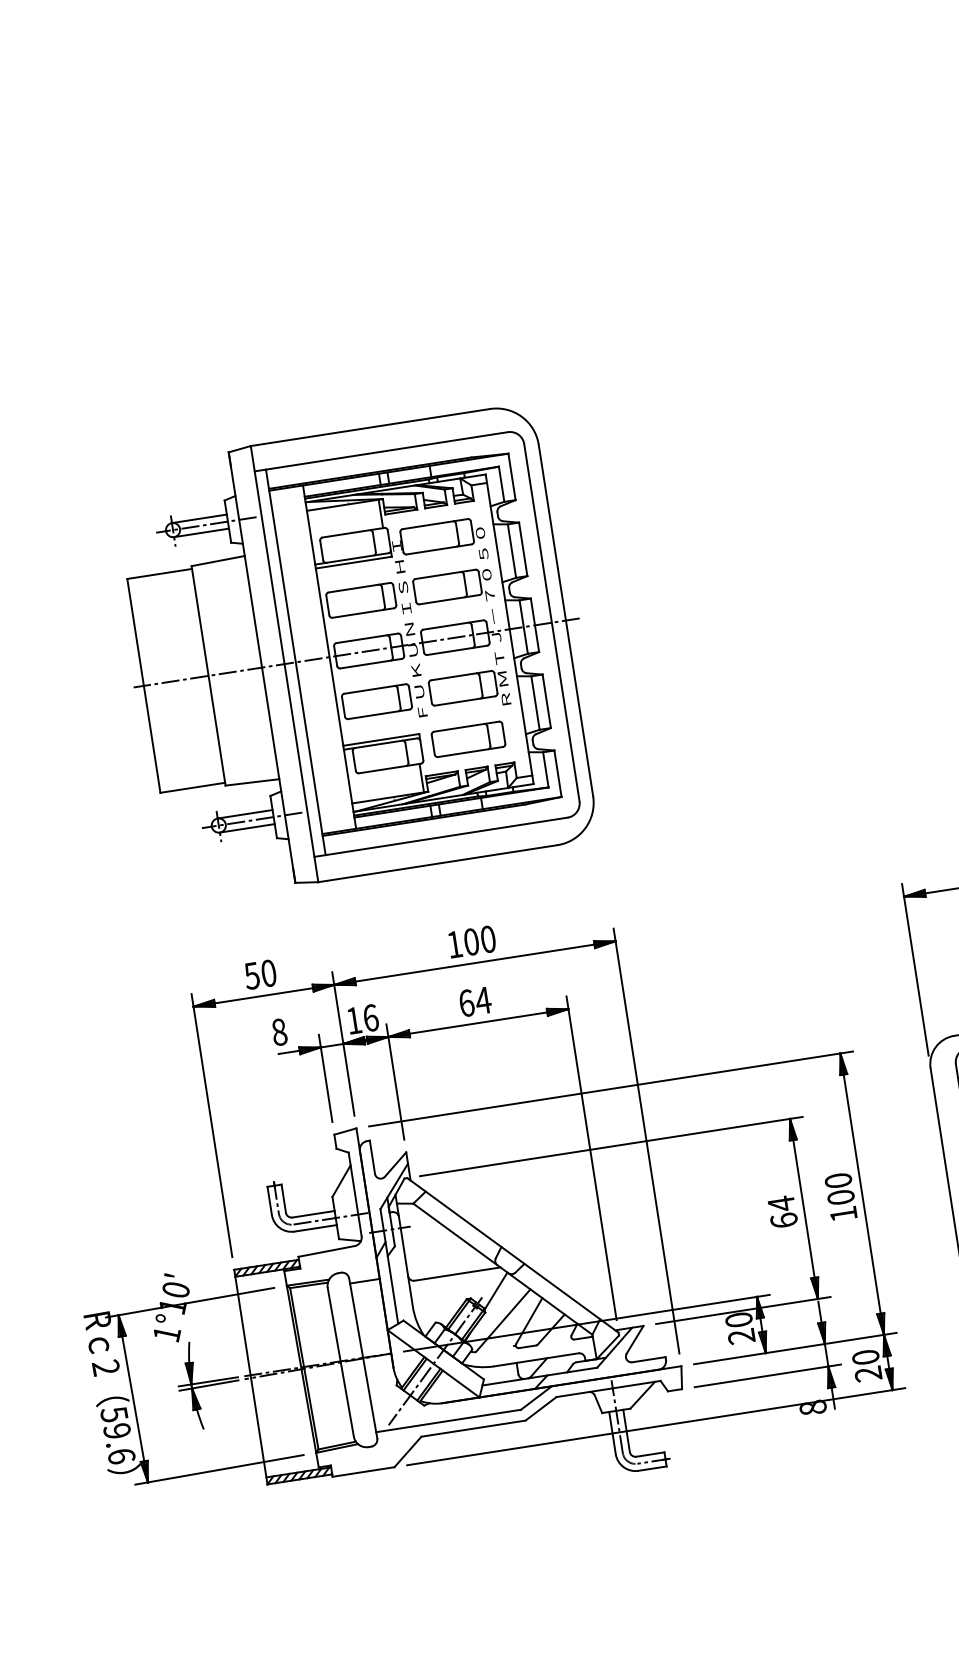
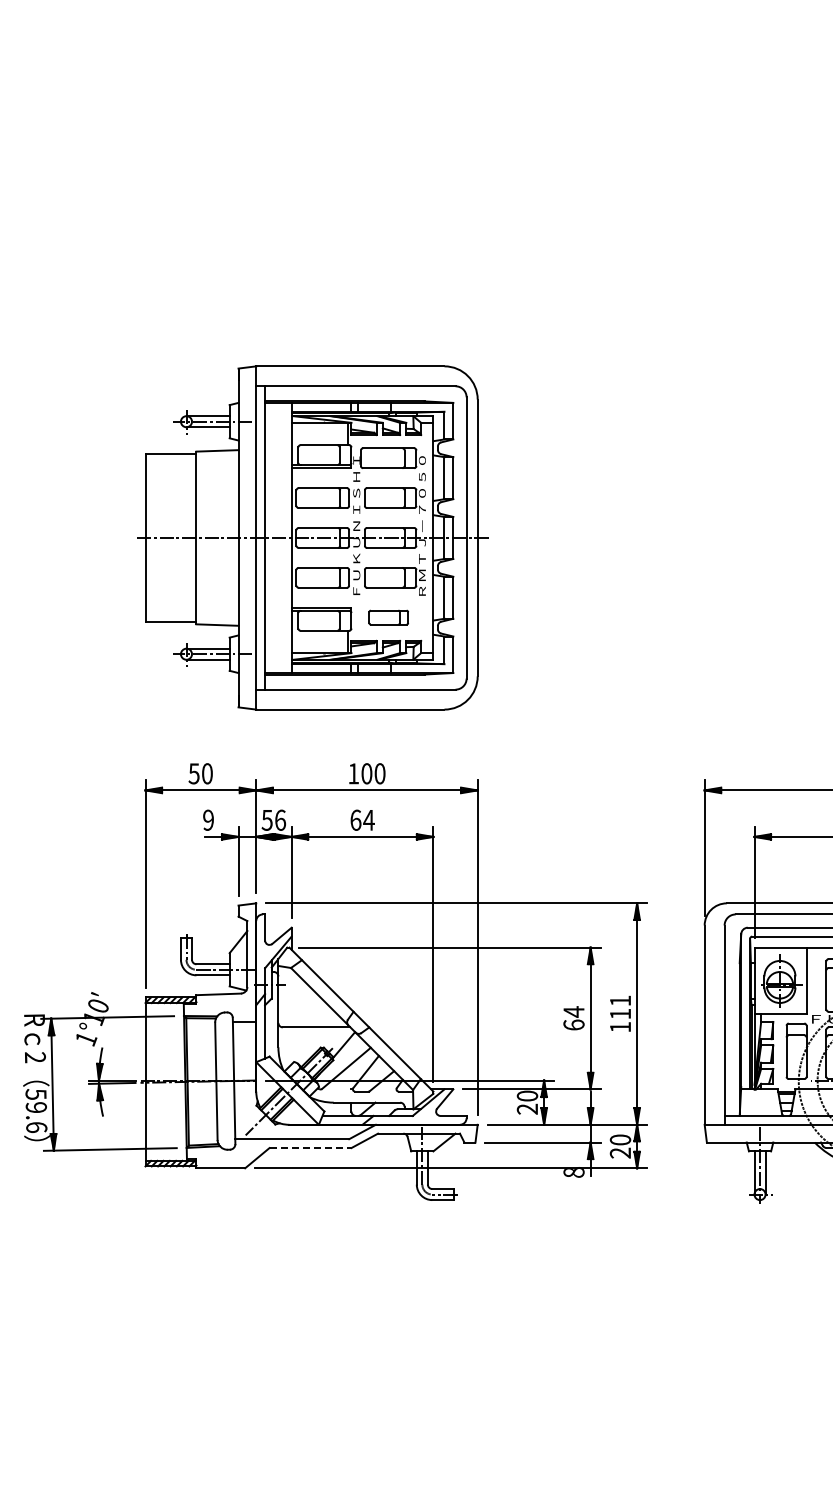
part: (468, 739) -> (388, 617), size x0.7
text: (353, 1021) -> (266, 820), 16 -> 56
text: (279, 1031) -> (208, 819), 8 -> 9
text: (839, 1189) -> (620, 1007), 100 -> 111
line: (473, 1429) -> (310, 1148), solid -> dashed

